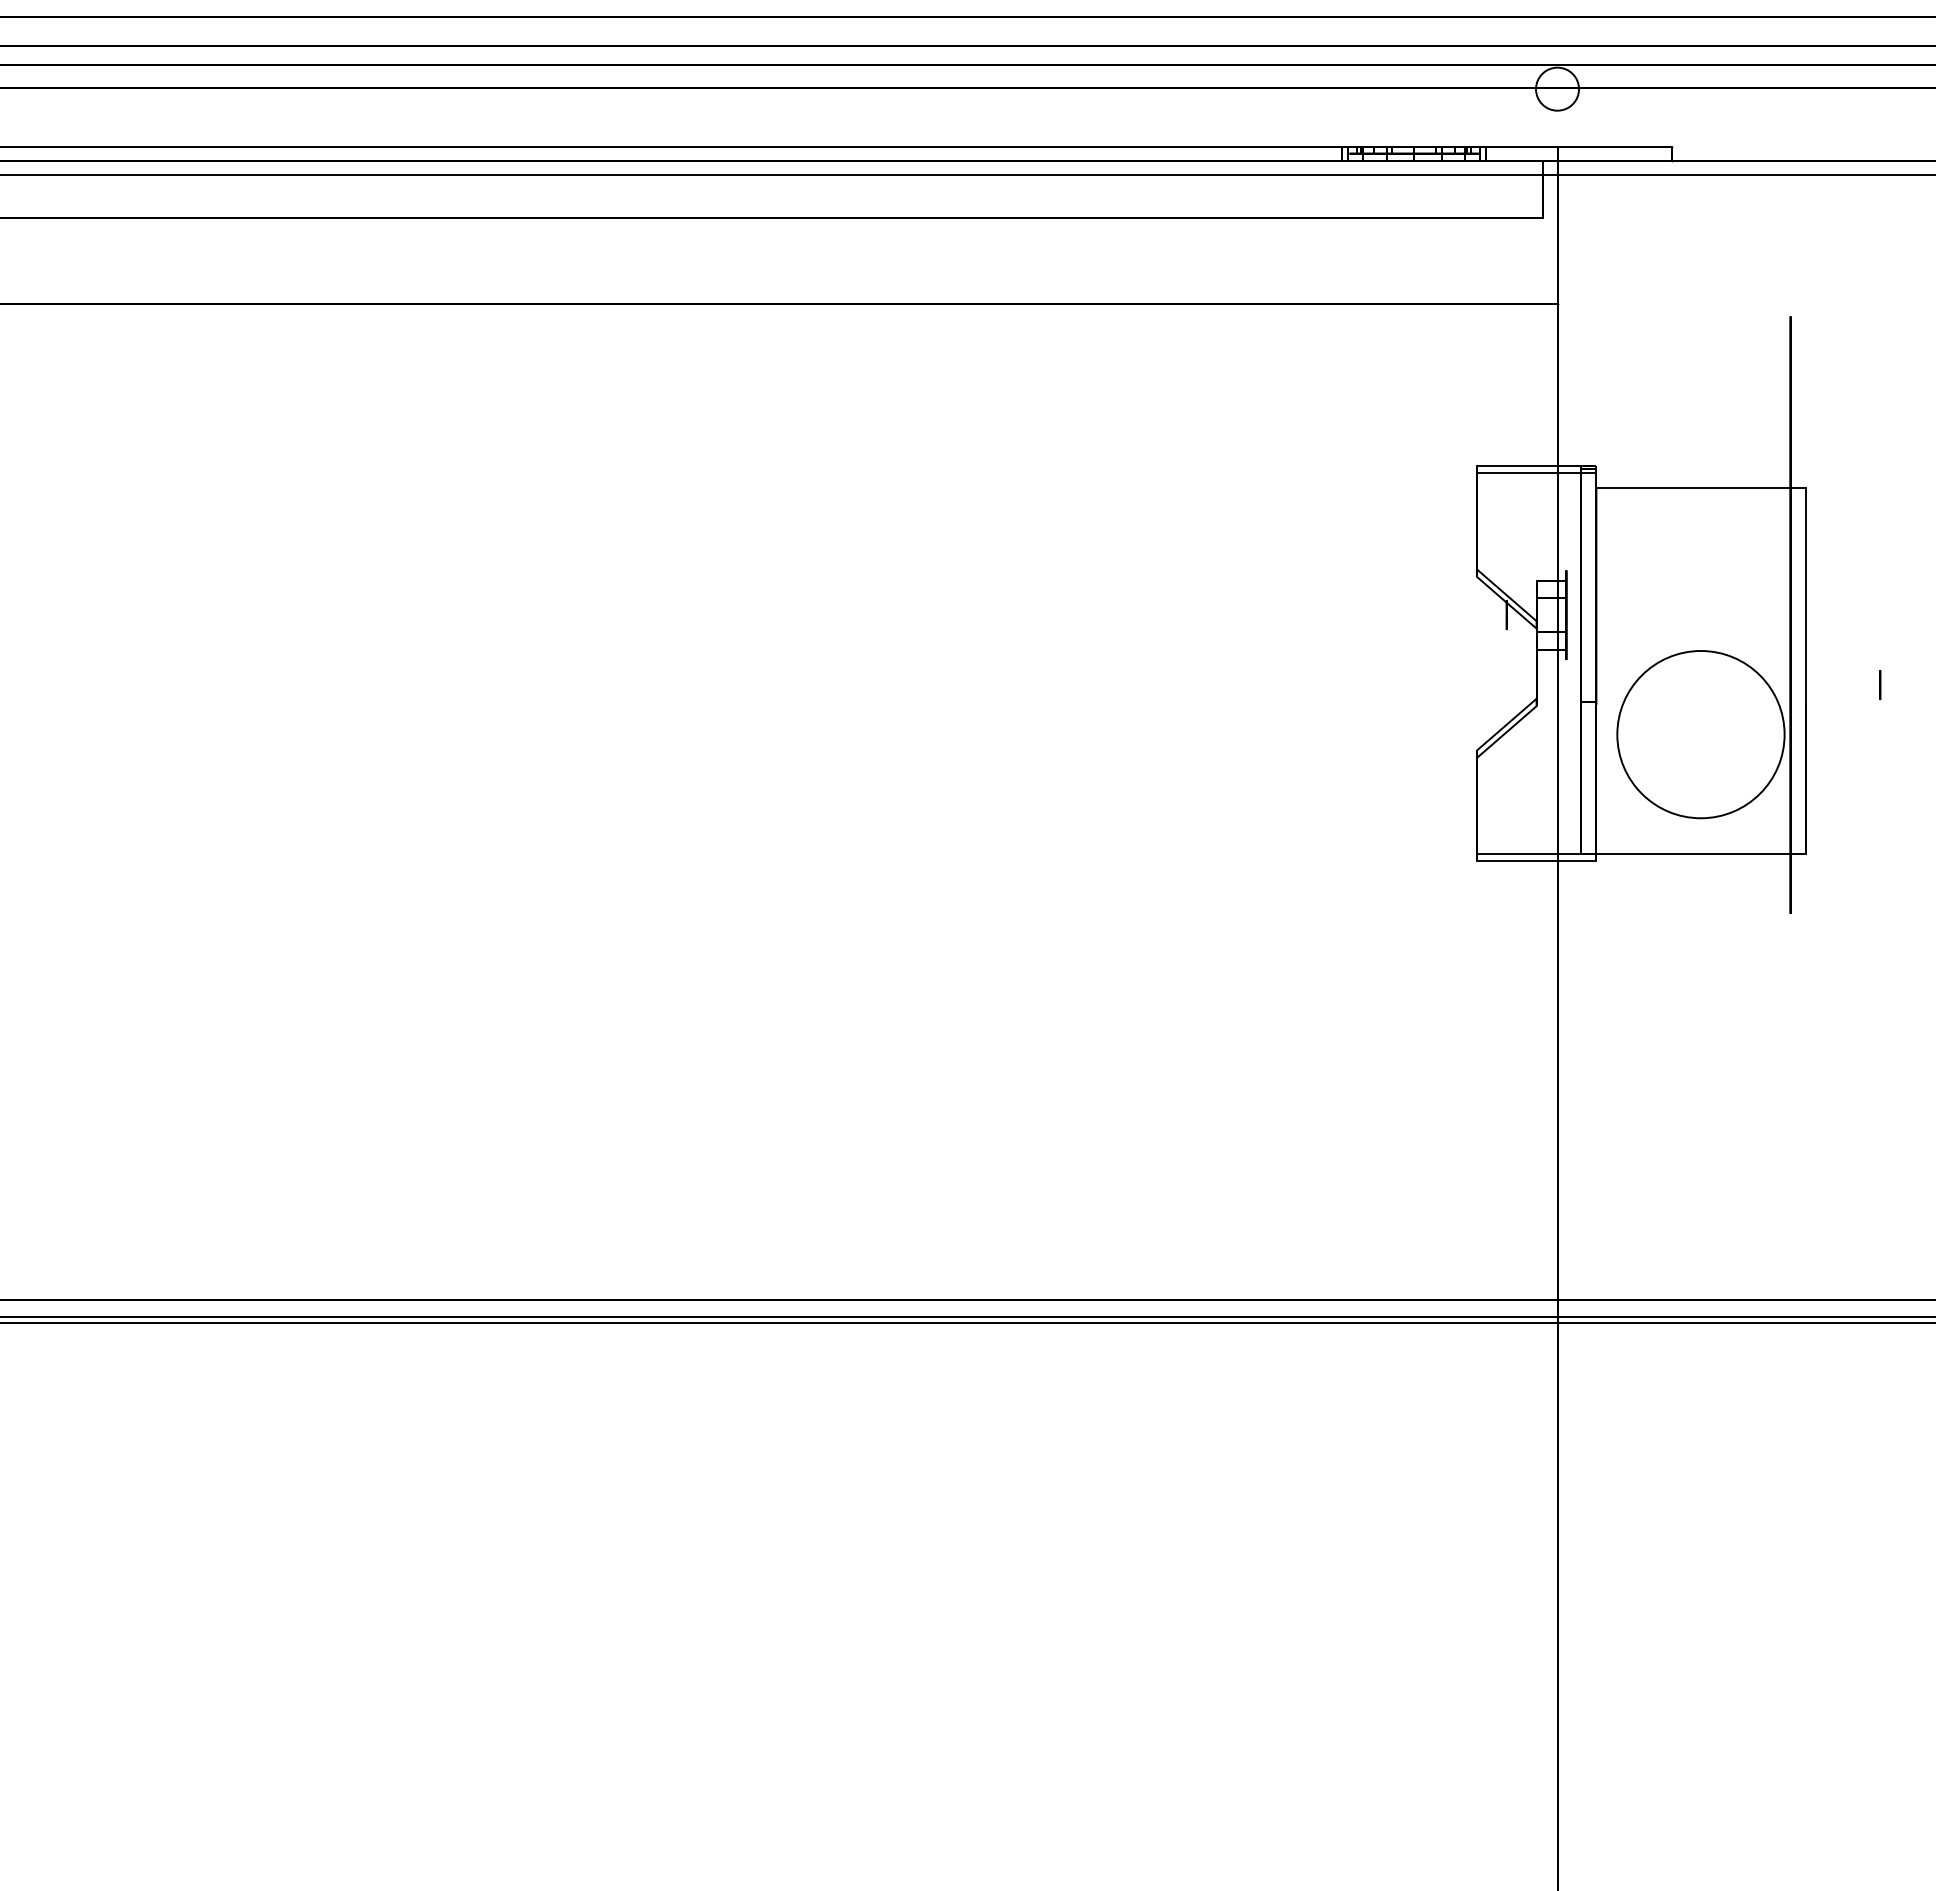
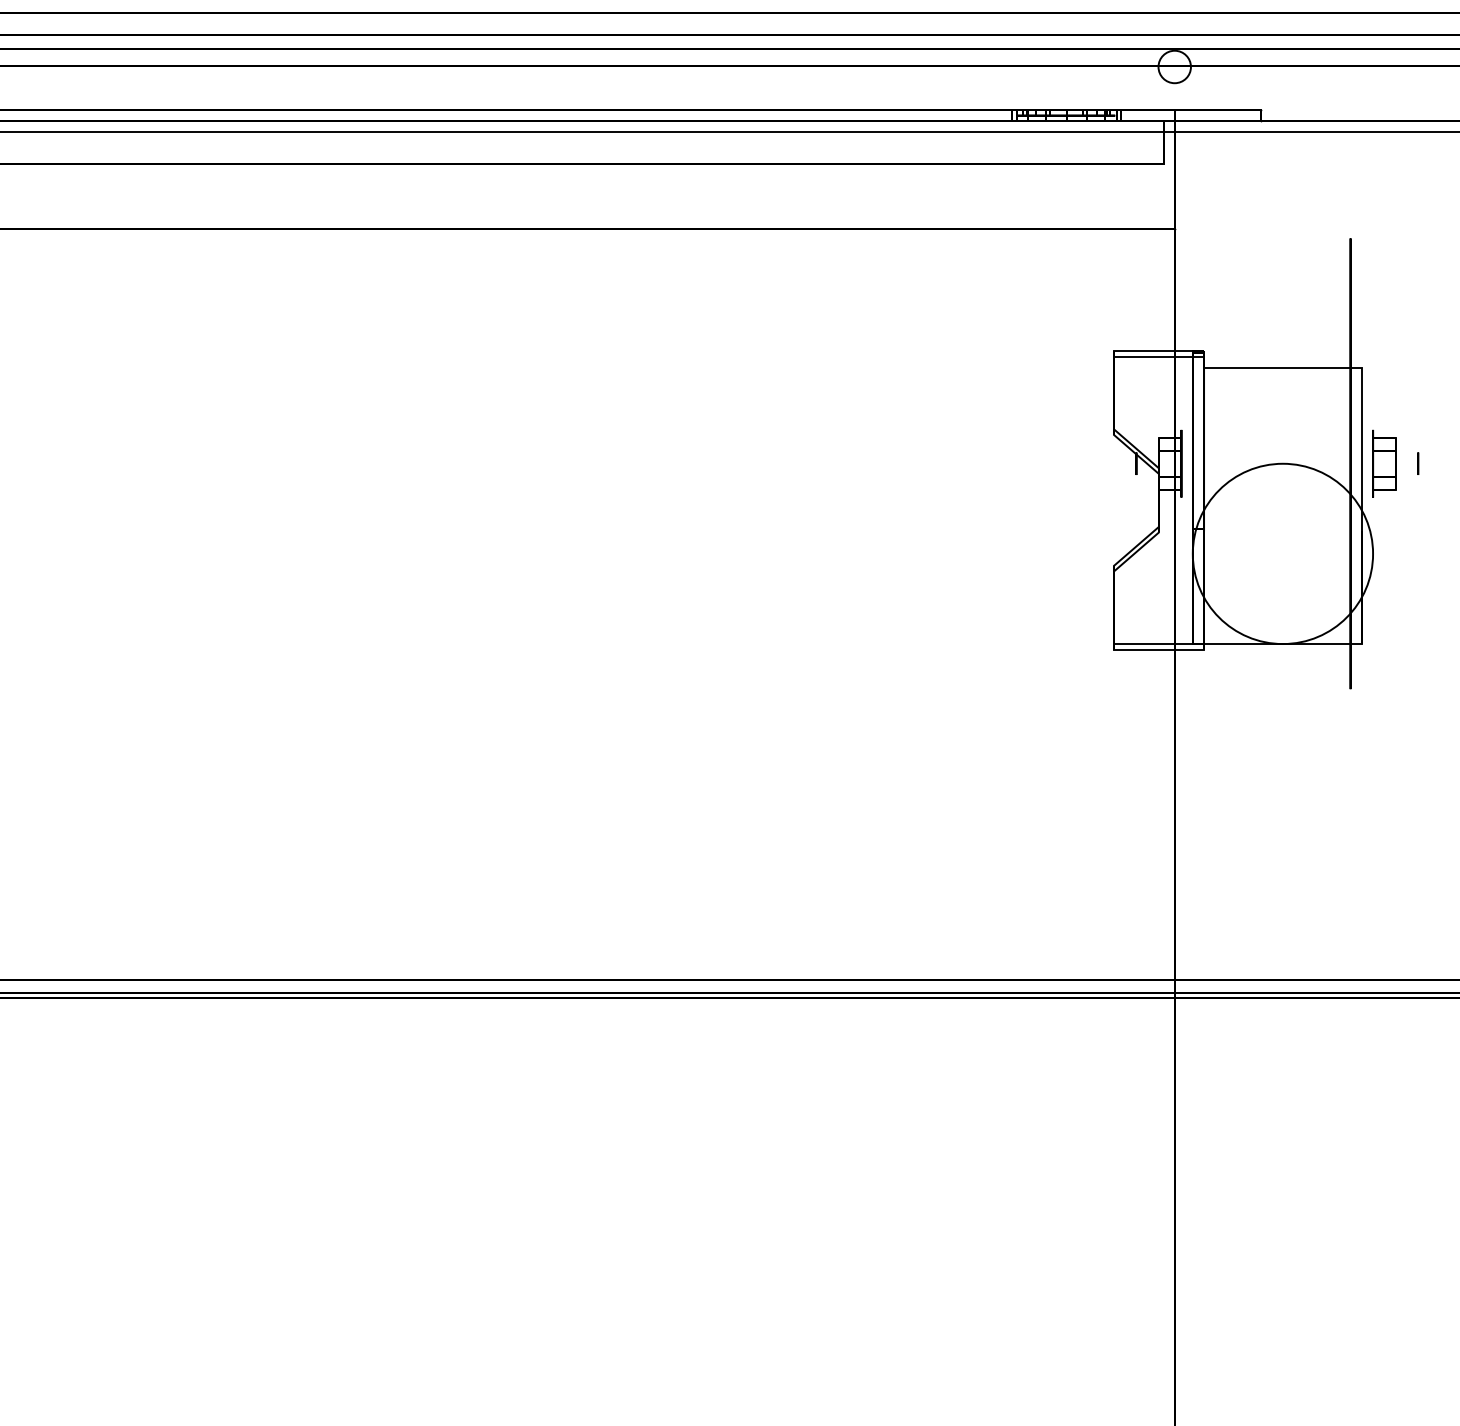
part: (1834, 614) -> (1383, 463), added
circle: (1880, 685) -> (1418, 464), moved
circle: (1700, 734) -> (1282, 553), size x1.43

